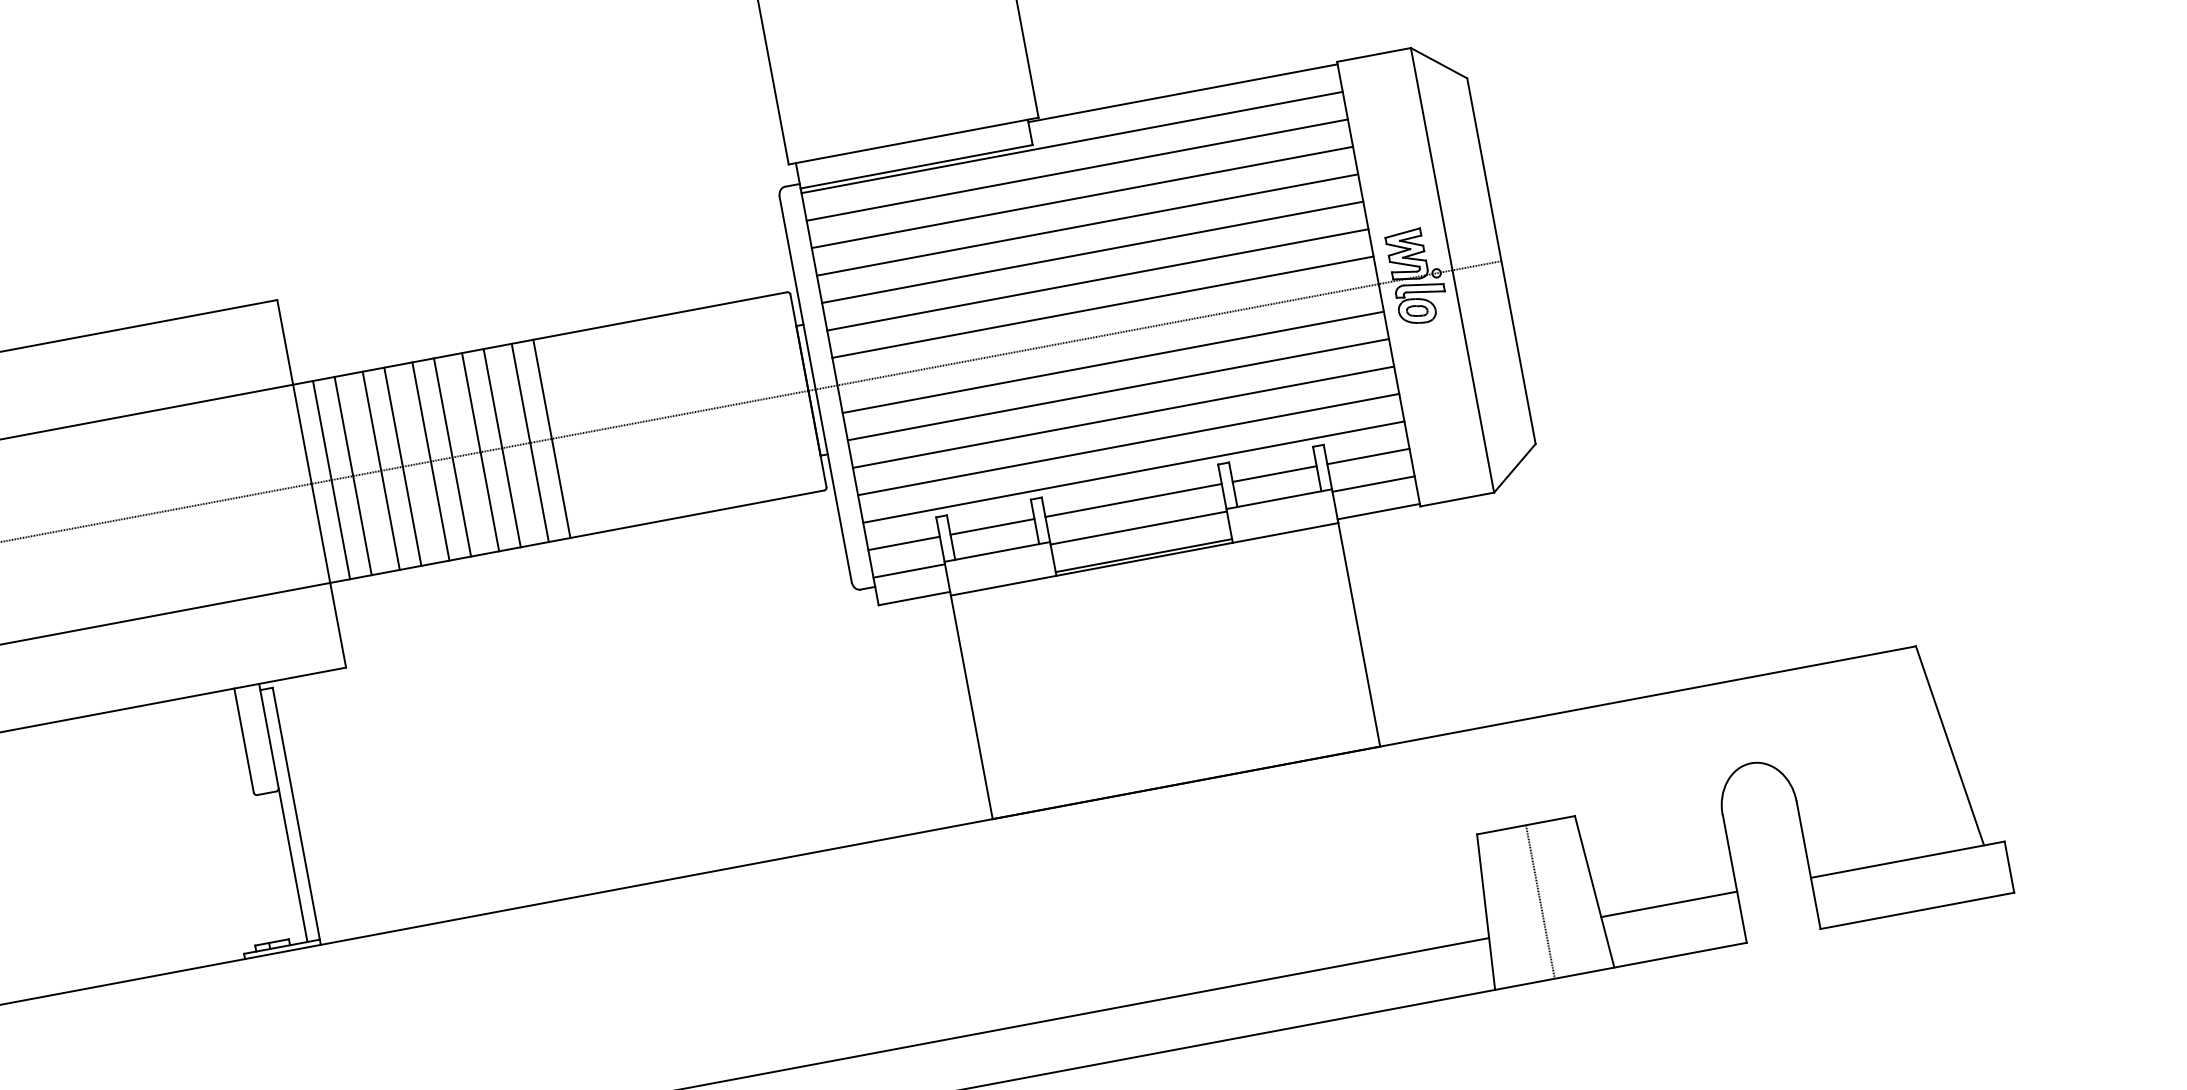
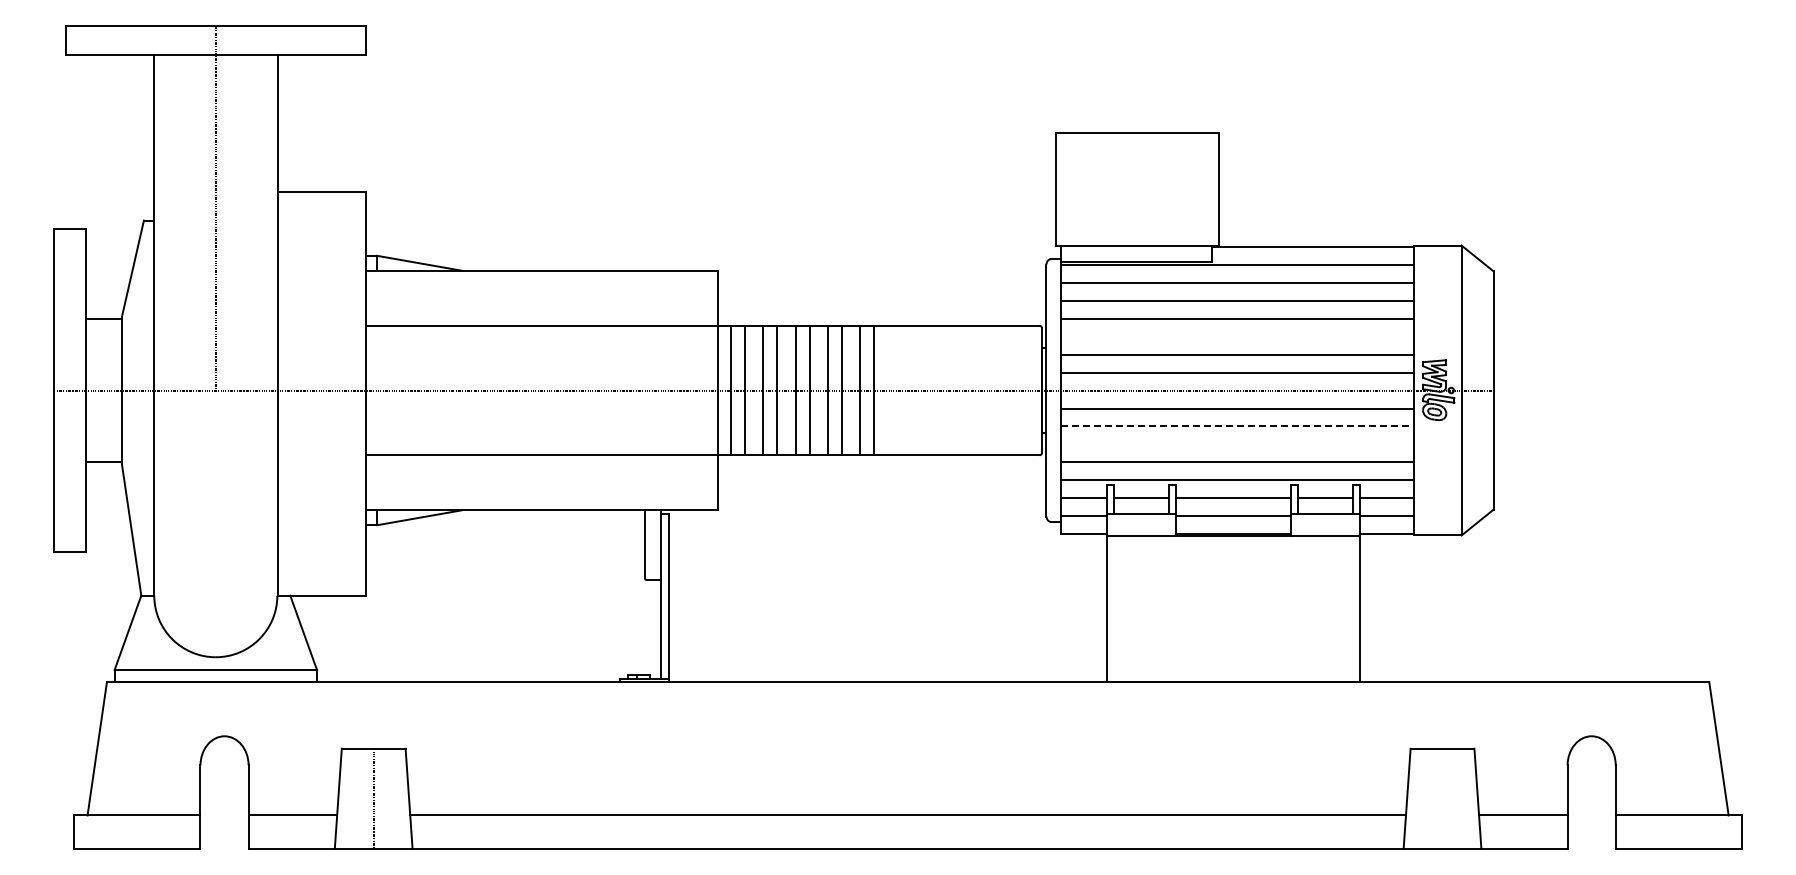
line: (1091, 252) -> (1236, 336), removed
line: (1119, 389) -> (1237, 426), solid -> dashed
line: (1122, 417) -> (1236, 444), removed
line: (1540, 901) -> (1442, 798), removed

